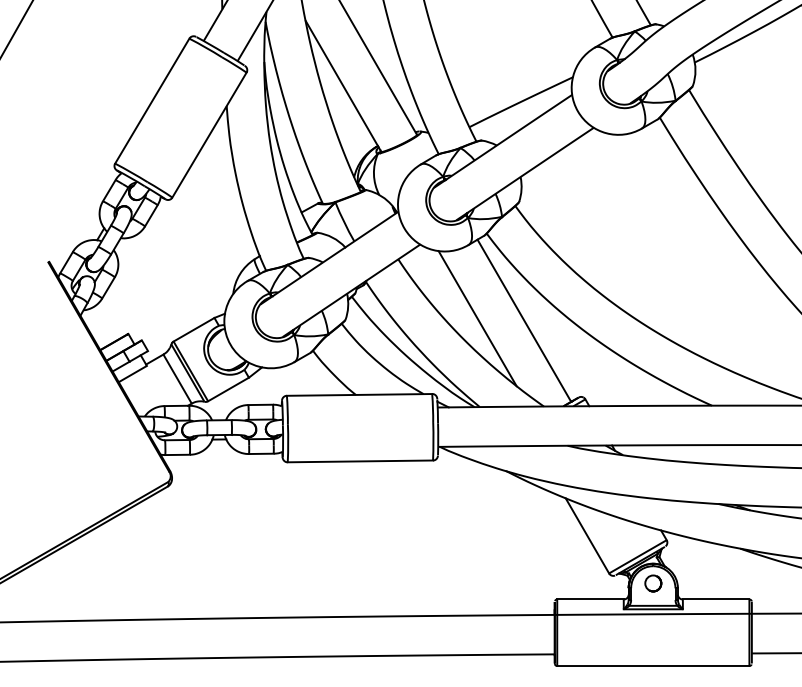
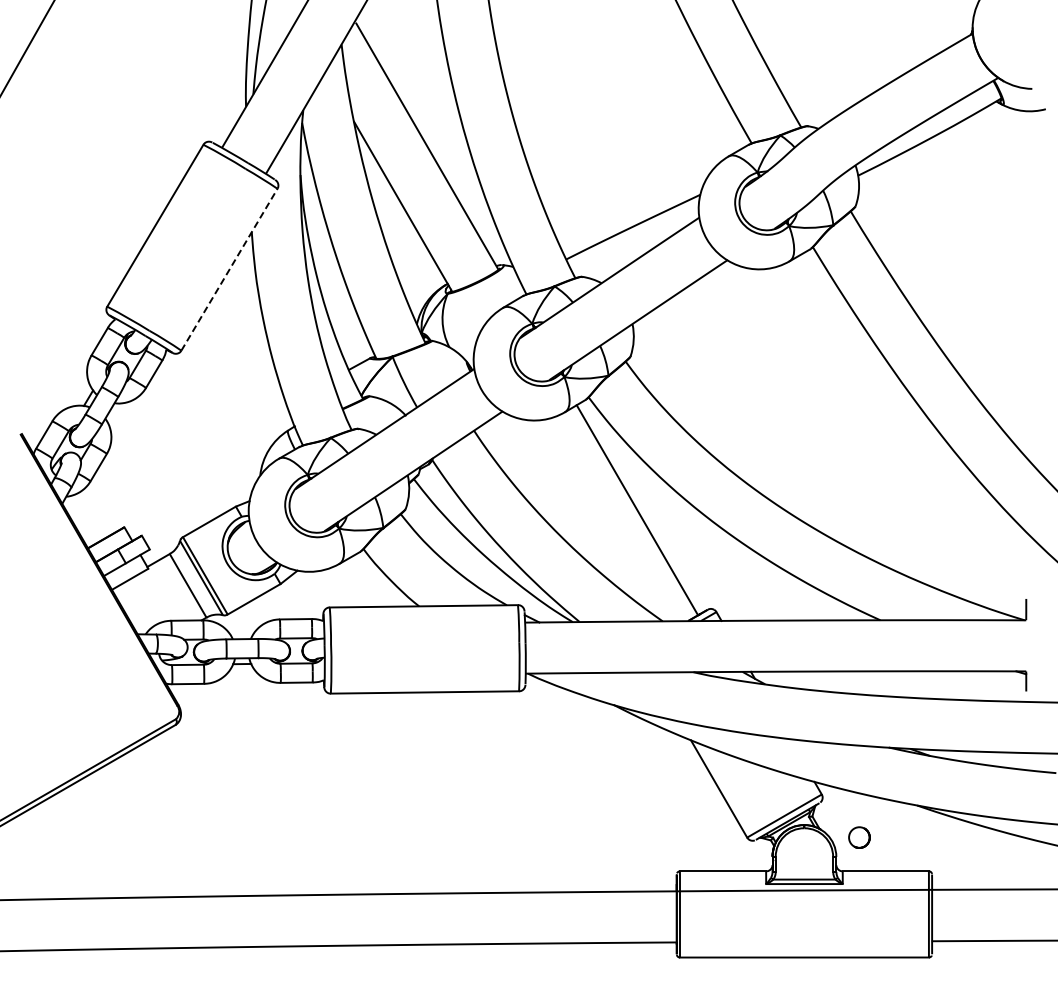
line: (209, 134) -> (229, 269), solid -> dashed
line: (477, 318) -> (576, 507), removed
circle: (653, 583) -> (859, 837), moved

